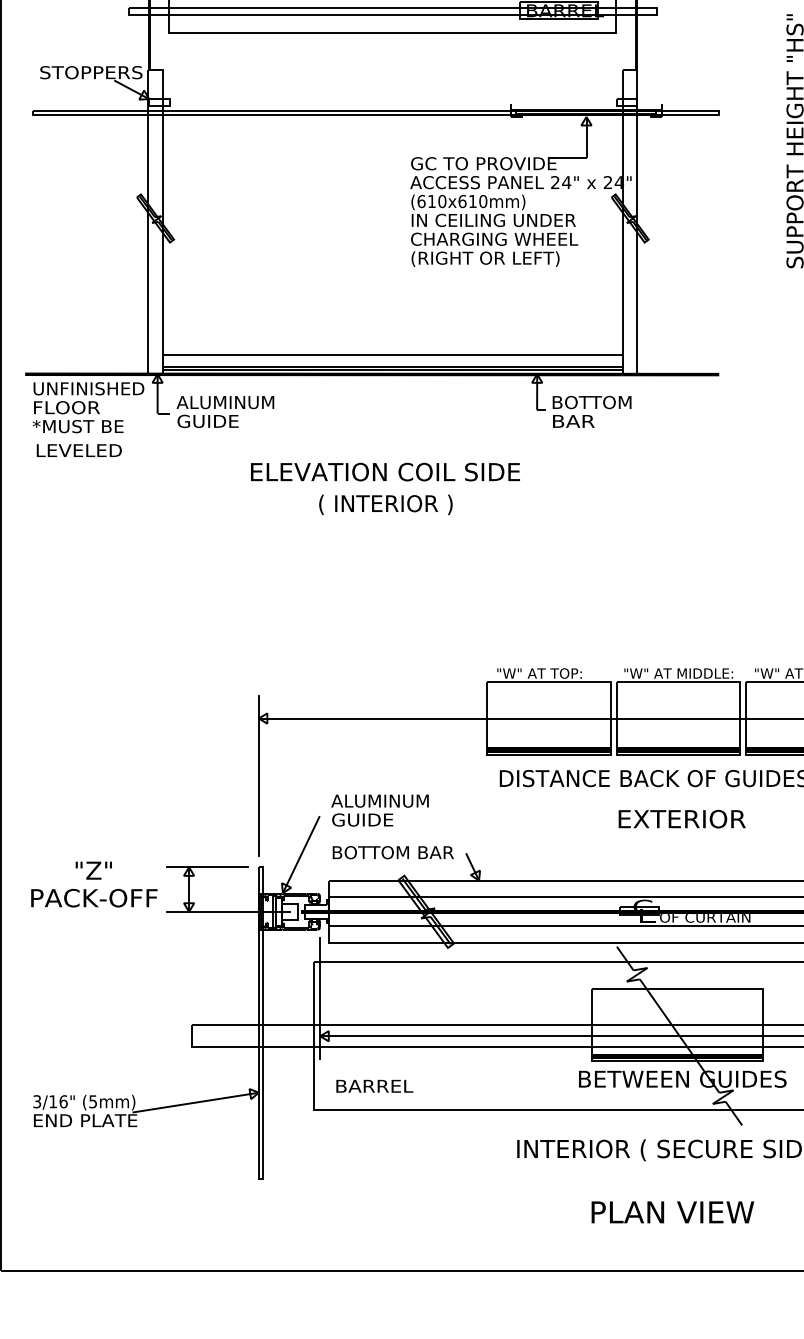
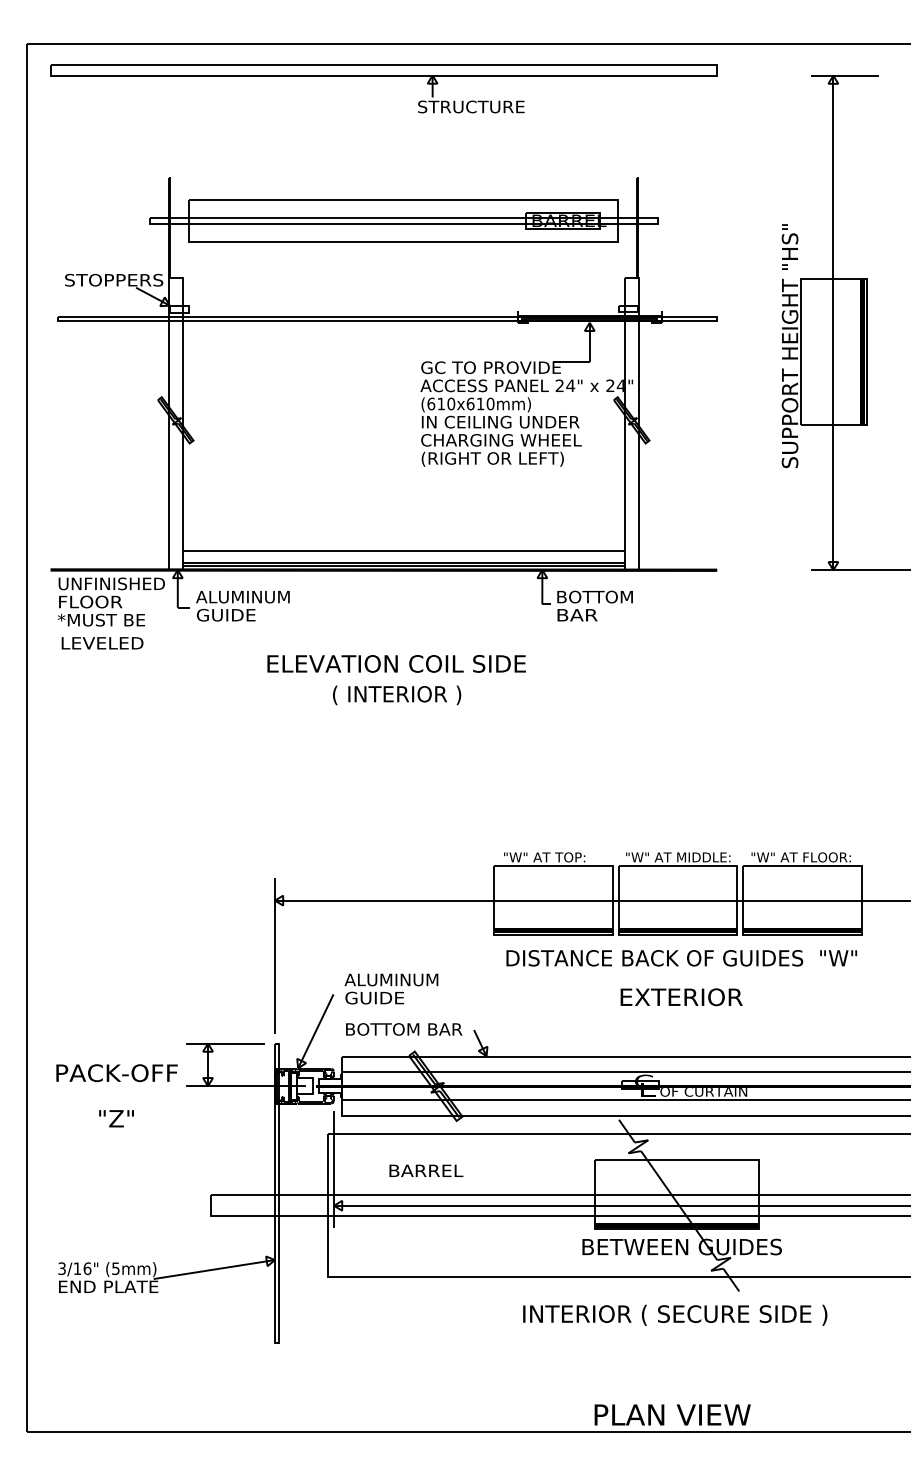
text: (93, 870) -> (116, 1118), moved
text: (374, 1085) -> (426, 1170), moved
text: (672, 1211) -> (672, 1414), moved

